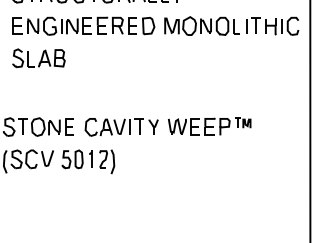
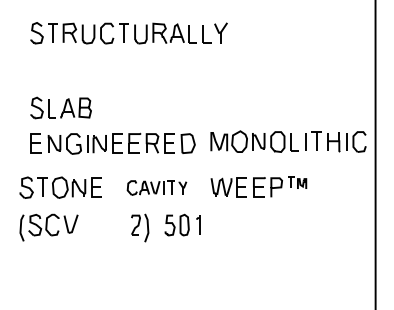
part: (83, 25) -> (112, 143), moved
part: (231, 25) -> (288, 141), moved
part: (121, 126) -> (156, 187), size x0.7
part: (77, 158) -> (182, 224), moved

